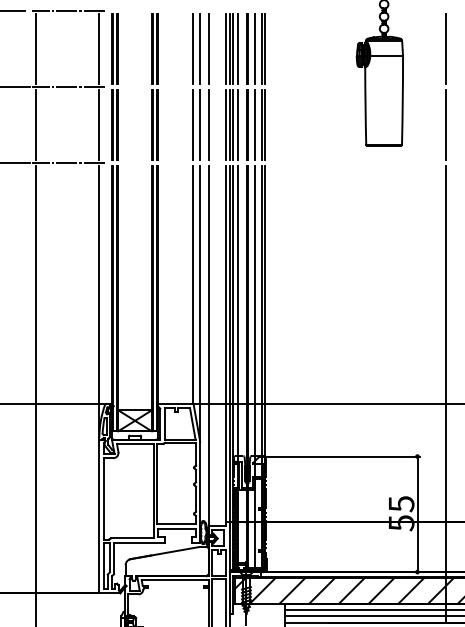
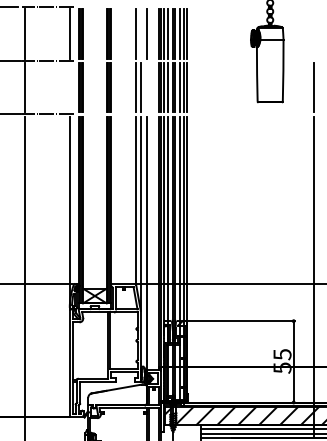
line: (199, 47) -> (140, 33), removed
line: (445, 47) -> (313, 33), removed
line: (98, 124) -> (69, 87), removed
line: (208, 124) -> (146, 87), removed

